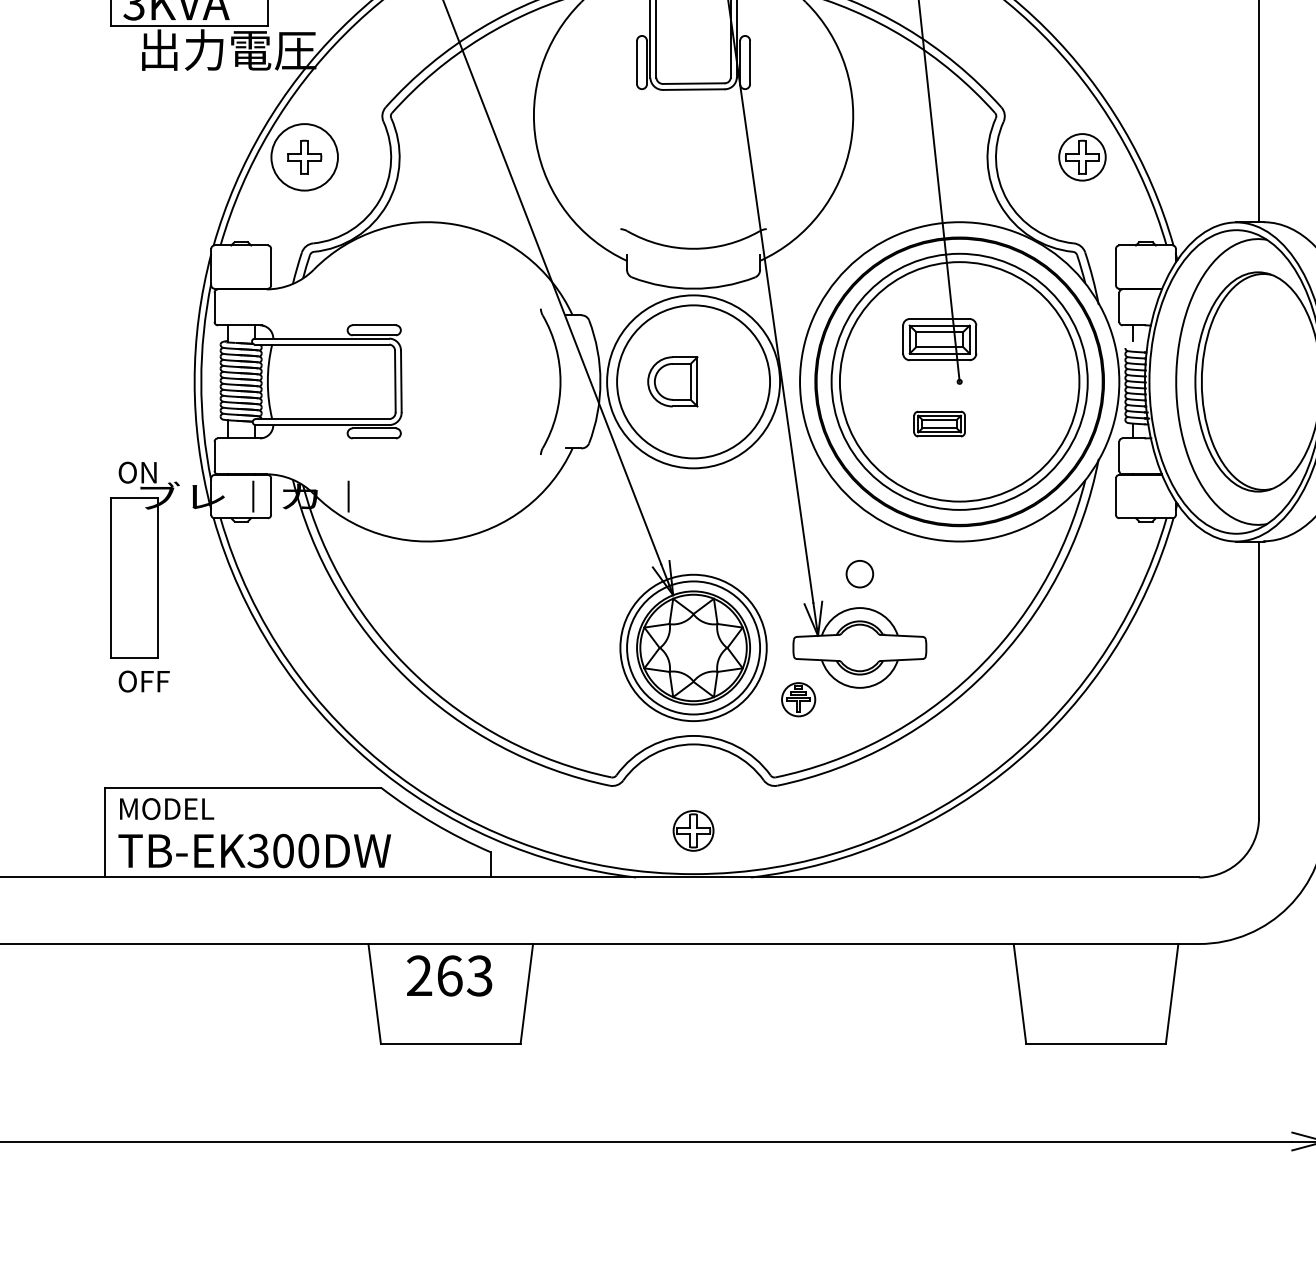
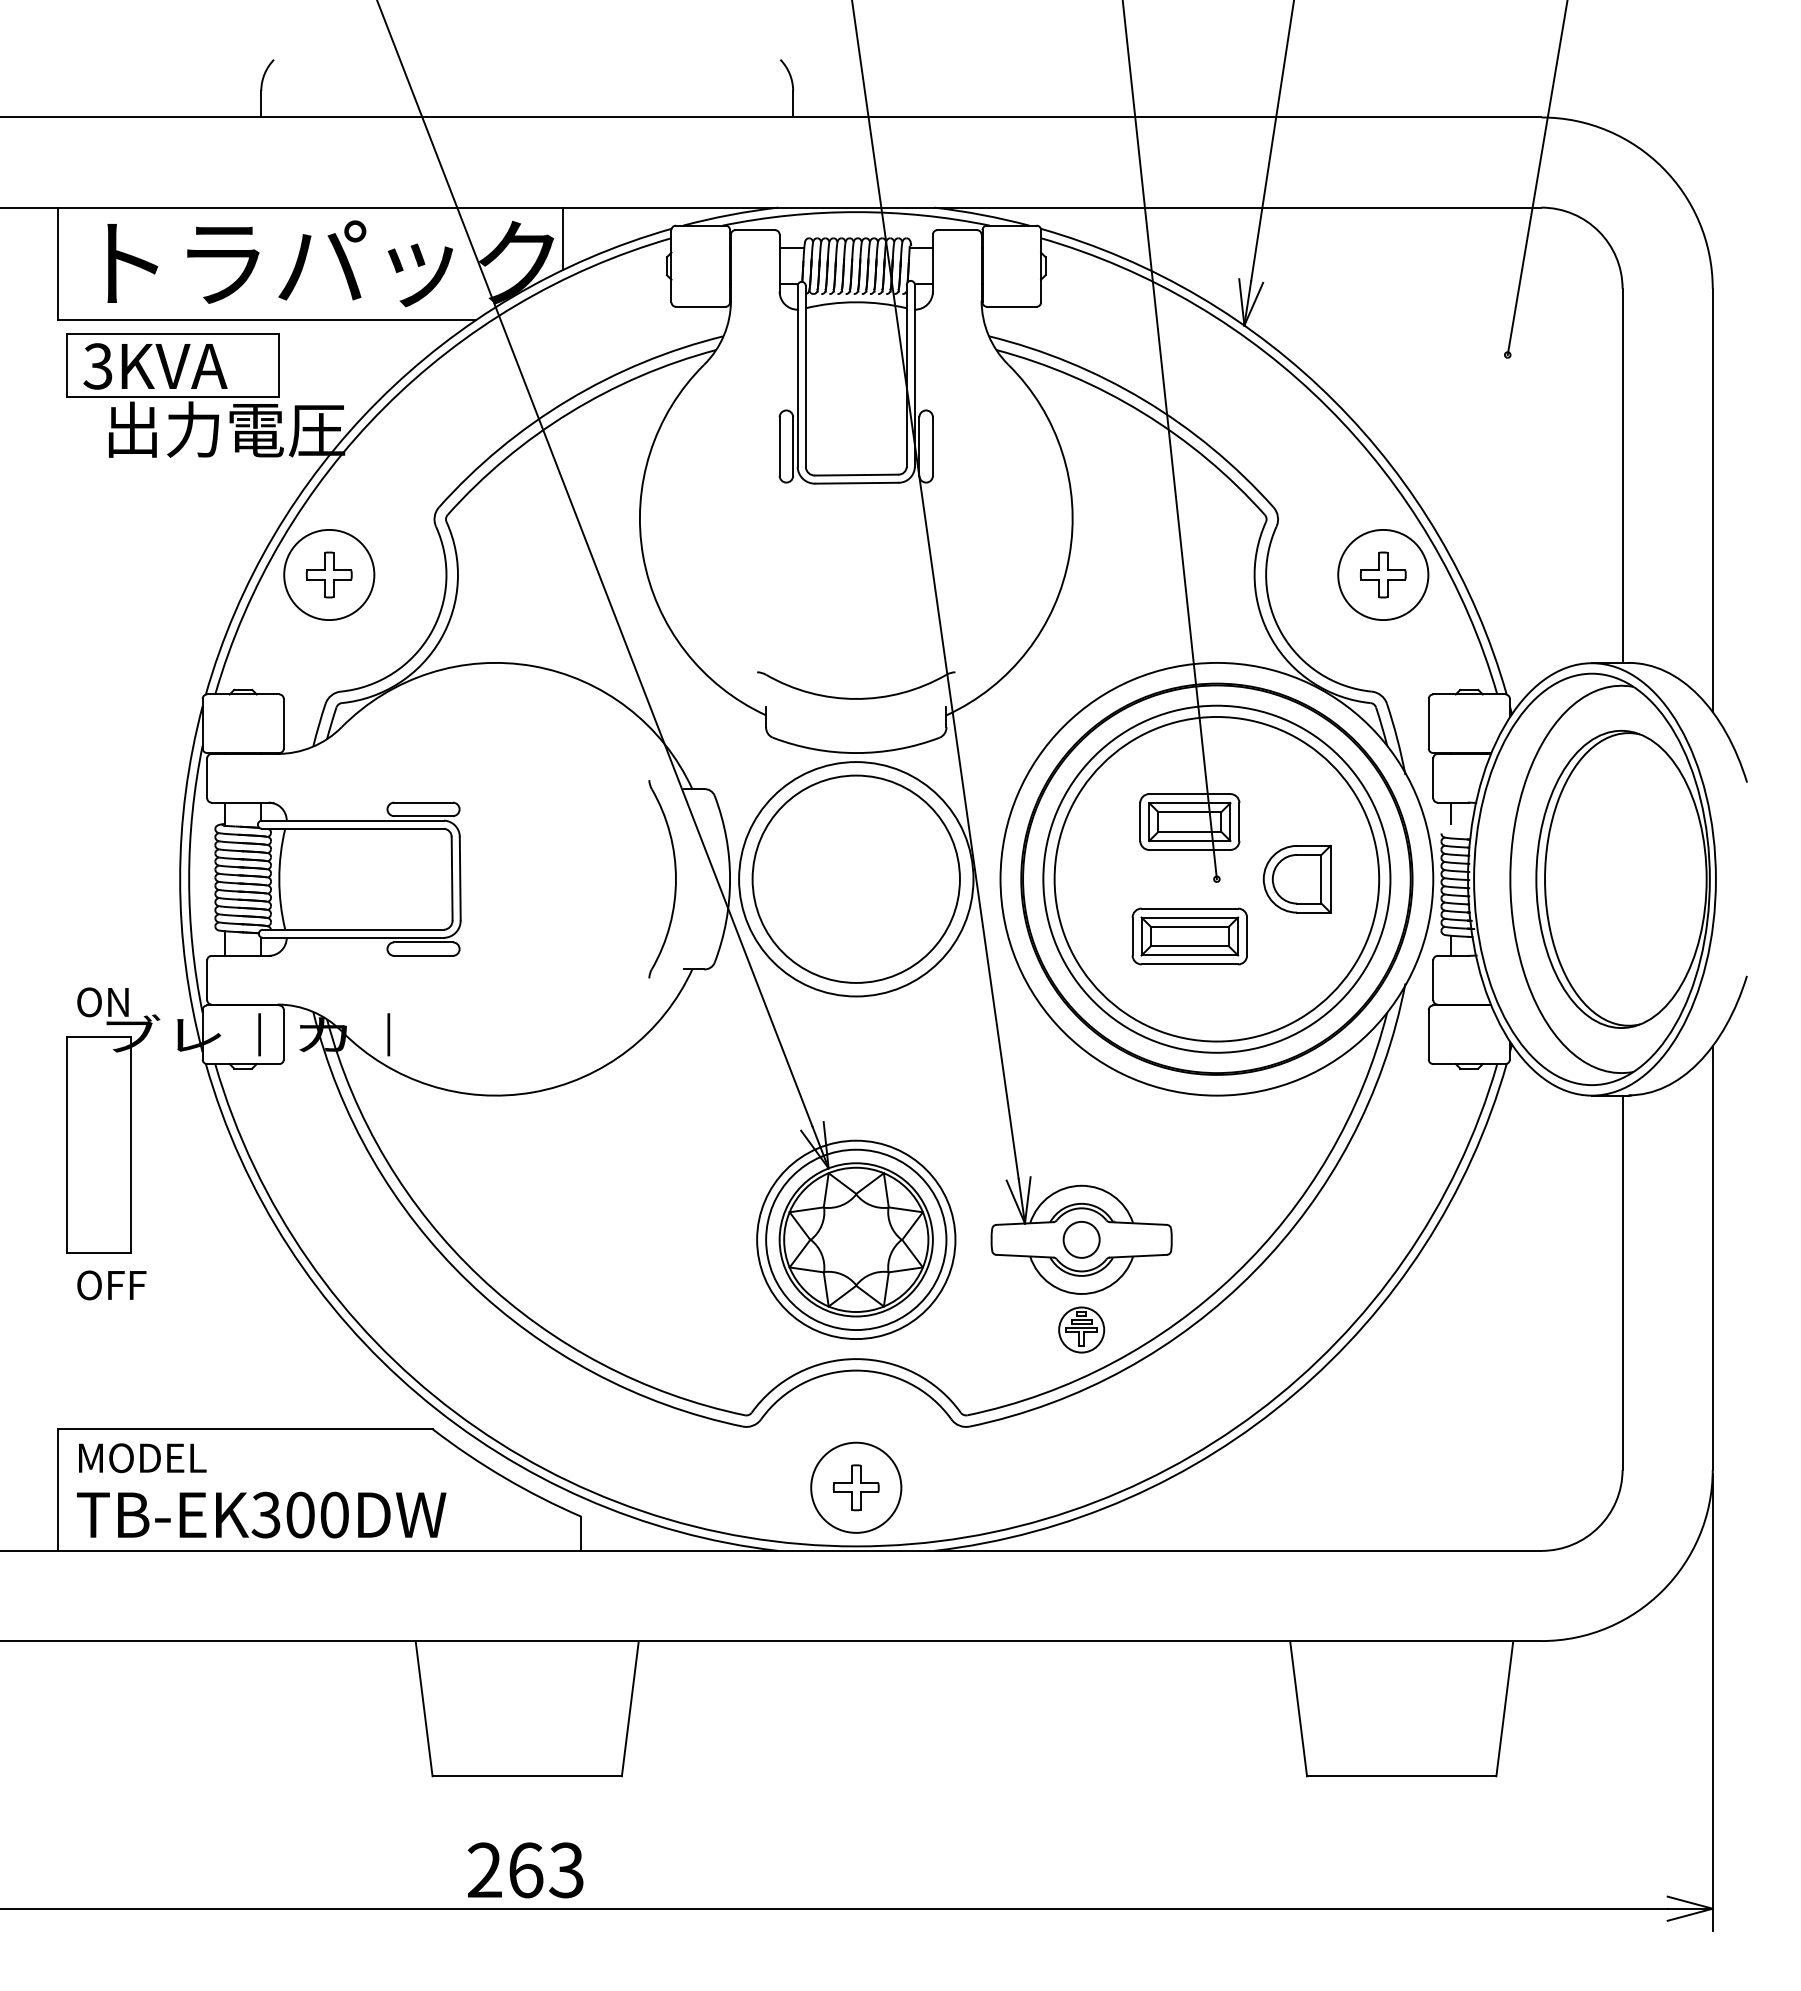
circle: (1082, 156) -> (1383, 574), size x1.43
part: (672, 381) -> (1296, 878), moved
part: (939, 424) -> (1189, 936), size x1.67
circle: (859, 573) -> (1081, 1239), moved
part: (798, 699) -> (1081, 1329), moved
circle: (693, 830) -> (856, 1487), size x1.67
text: (449, 976) -> (525, 1870), moved

